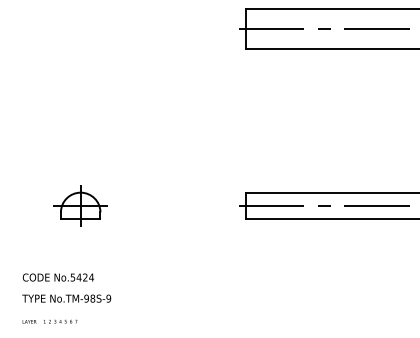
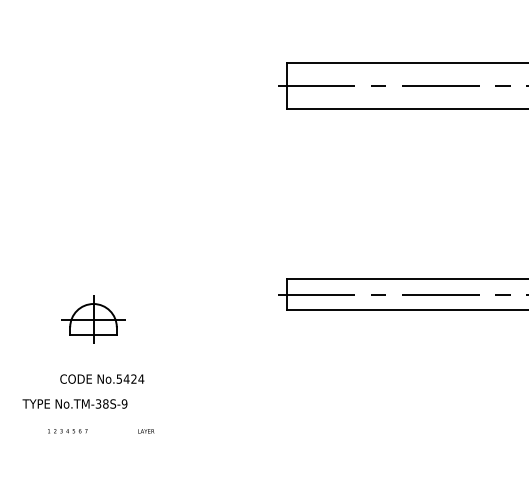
part: (80, 205) -> (93, 319), moved
text: (58, 277) -> (102, 378), moved
text: (86, 298) -> (98, 403), No.TM-98S-9 -> No.TM-38S-9
text: (29, 321) -> (146, 431), moved

